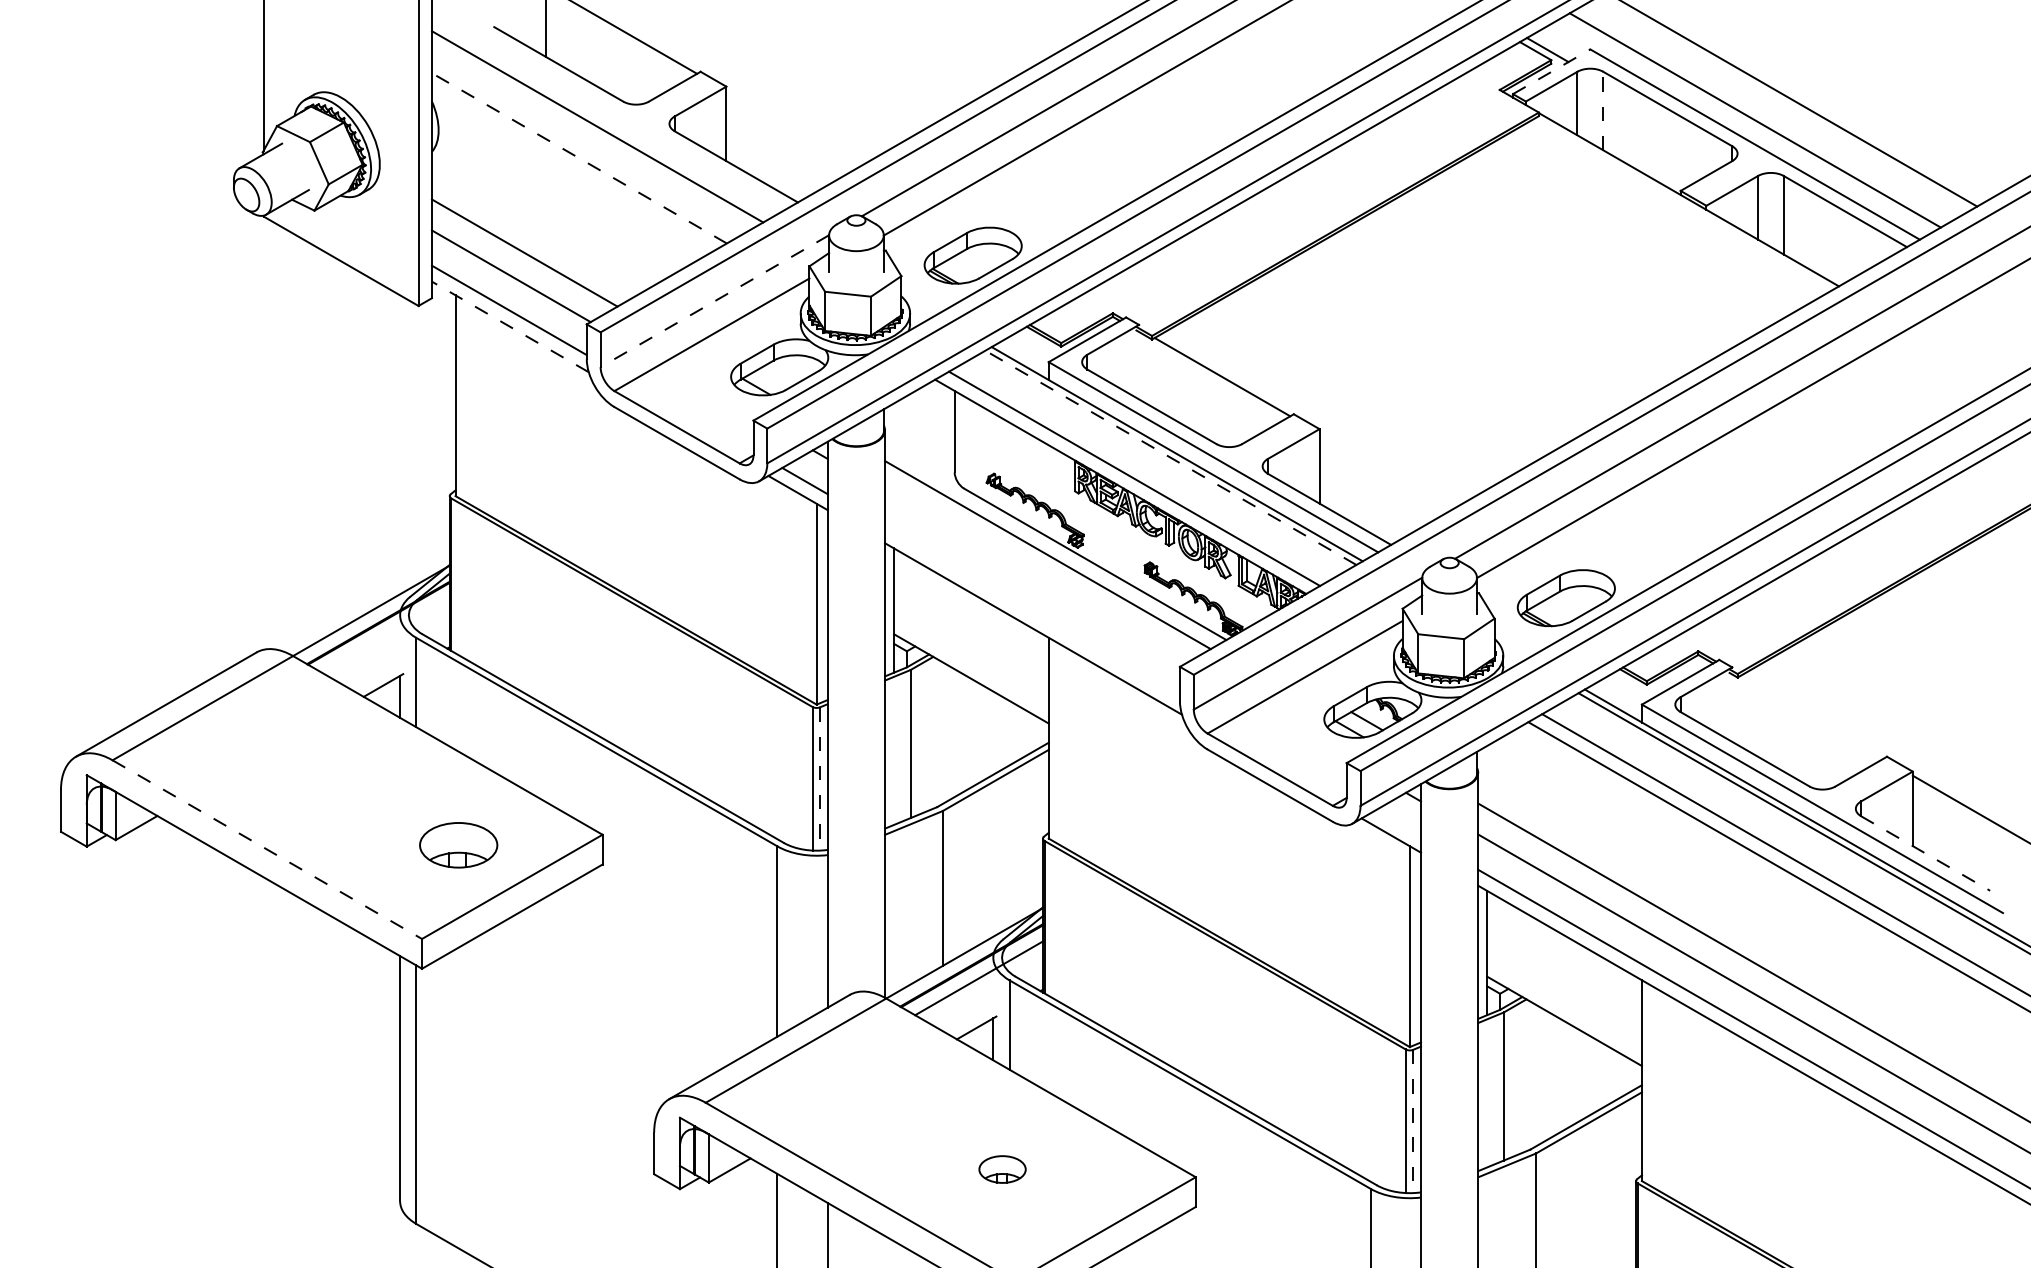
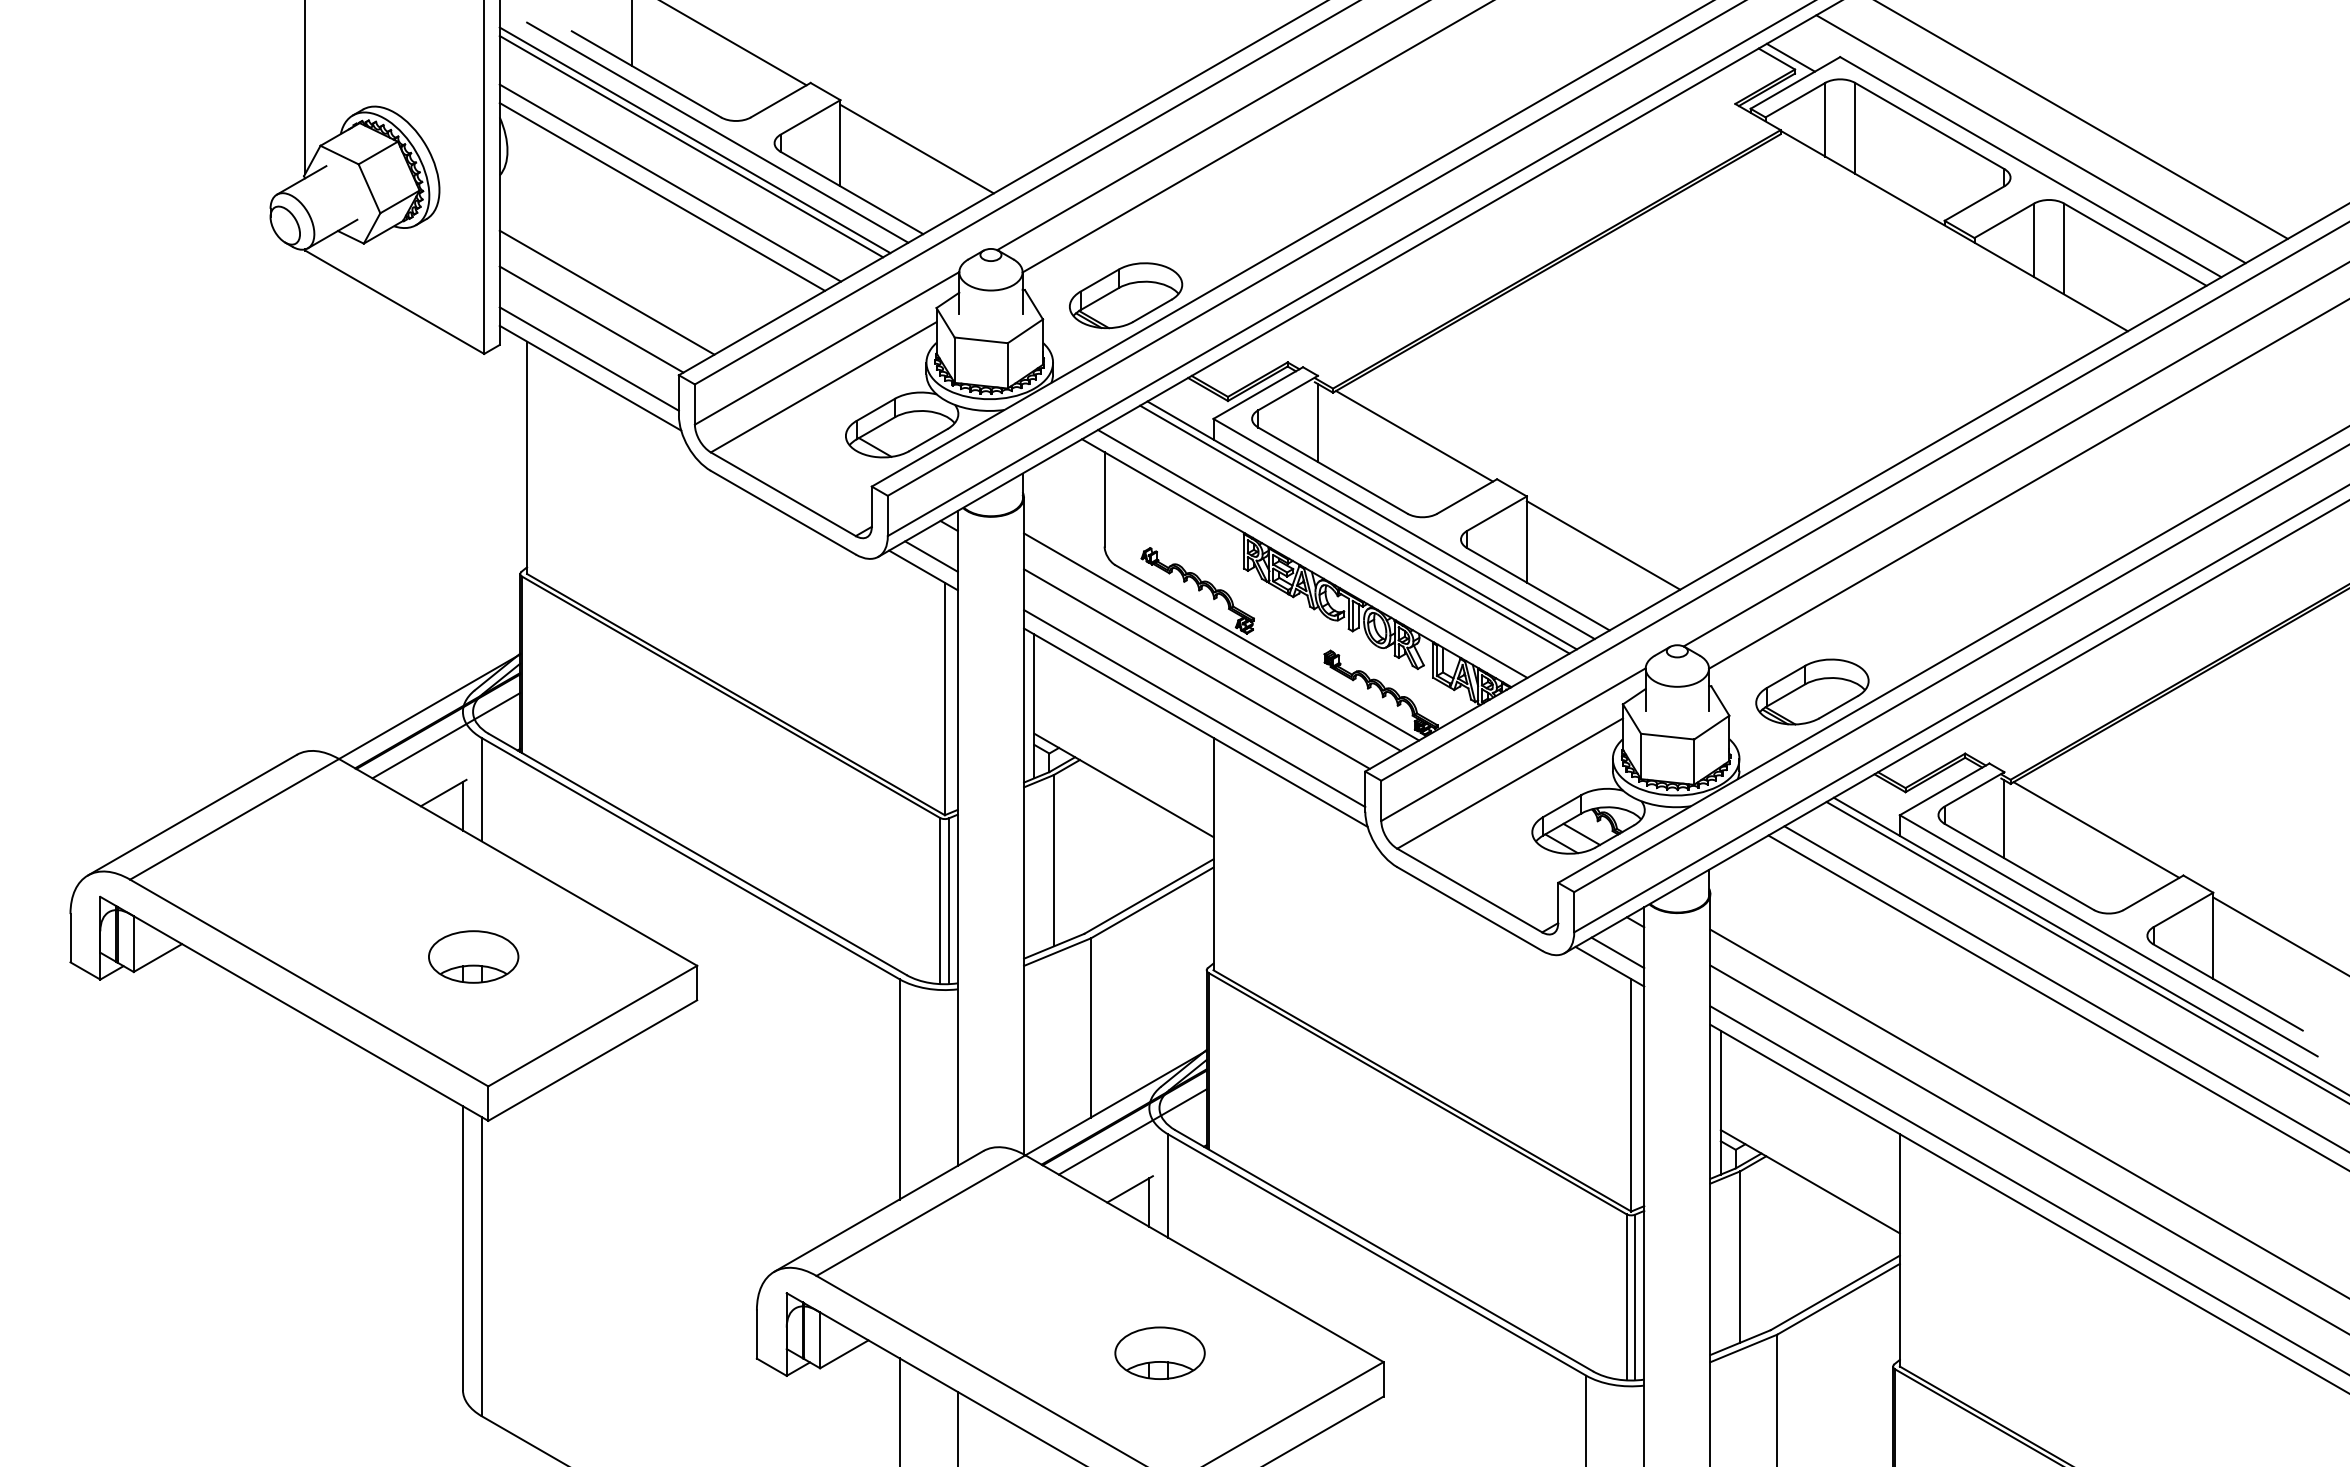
line: (1551, 71) -> (1795, 82), dashed -> solid
line: (1603, 110) -> (1855, 127), dashed -> solid
line: (620, 114) -> (717, 132), added
line: (600, 121) -> (694, 140), added
line: (792, 128) -> (916, 148), added
line: (578, 157) -> (669, 182), dashed -> solid
line: (572, 169) -> (662, 196), added
line: (715, 301) -> (827, 348), dashed -> solid
line: (510, 327) -> (590, 378), dashed -> solid
line: (1138, 366) -> (1317, 423), added
line: (1170, 457) -> (1354, 529), dashed -> solid
line: (1385, 471) -> (1603, 545), added
line: (1034, 577) -> (1196, 668), added
line: (1032, 612) -> (1194, 708), added
line: (385, 635) -> (446, 735), added
line: (1732, 708) -> (2004, 819), added
line: (1811, 716) -> (2096, 829), added
line: (819, 779) -> (948, 901), dashed -> solid
line: (1397, 823) -> (1617, 952), added
part: (458, 844) -> (473, 956), moved
line: (267, 850) -> (309, 983), dashed -> solid
line: (1925, 853) -> (2228, 987), dashed -> solid
line: (1413, 1121) -> (1635, 1297), dashed -> solid
part: (1002, 1168) -> (1159, 1352), size x1.67

